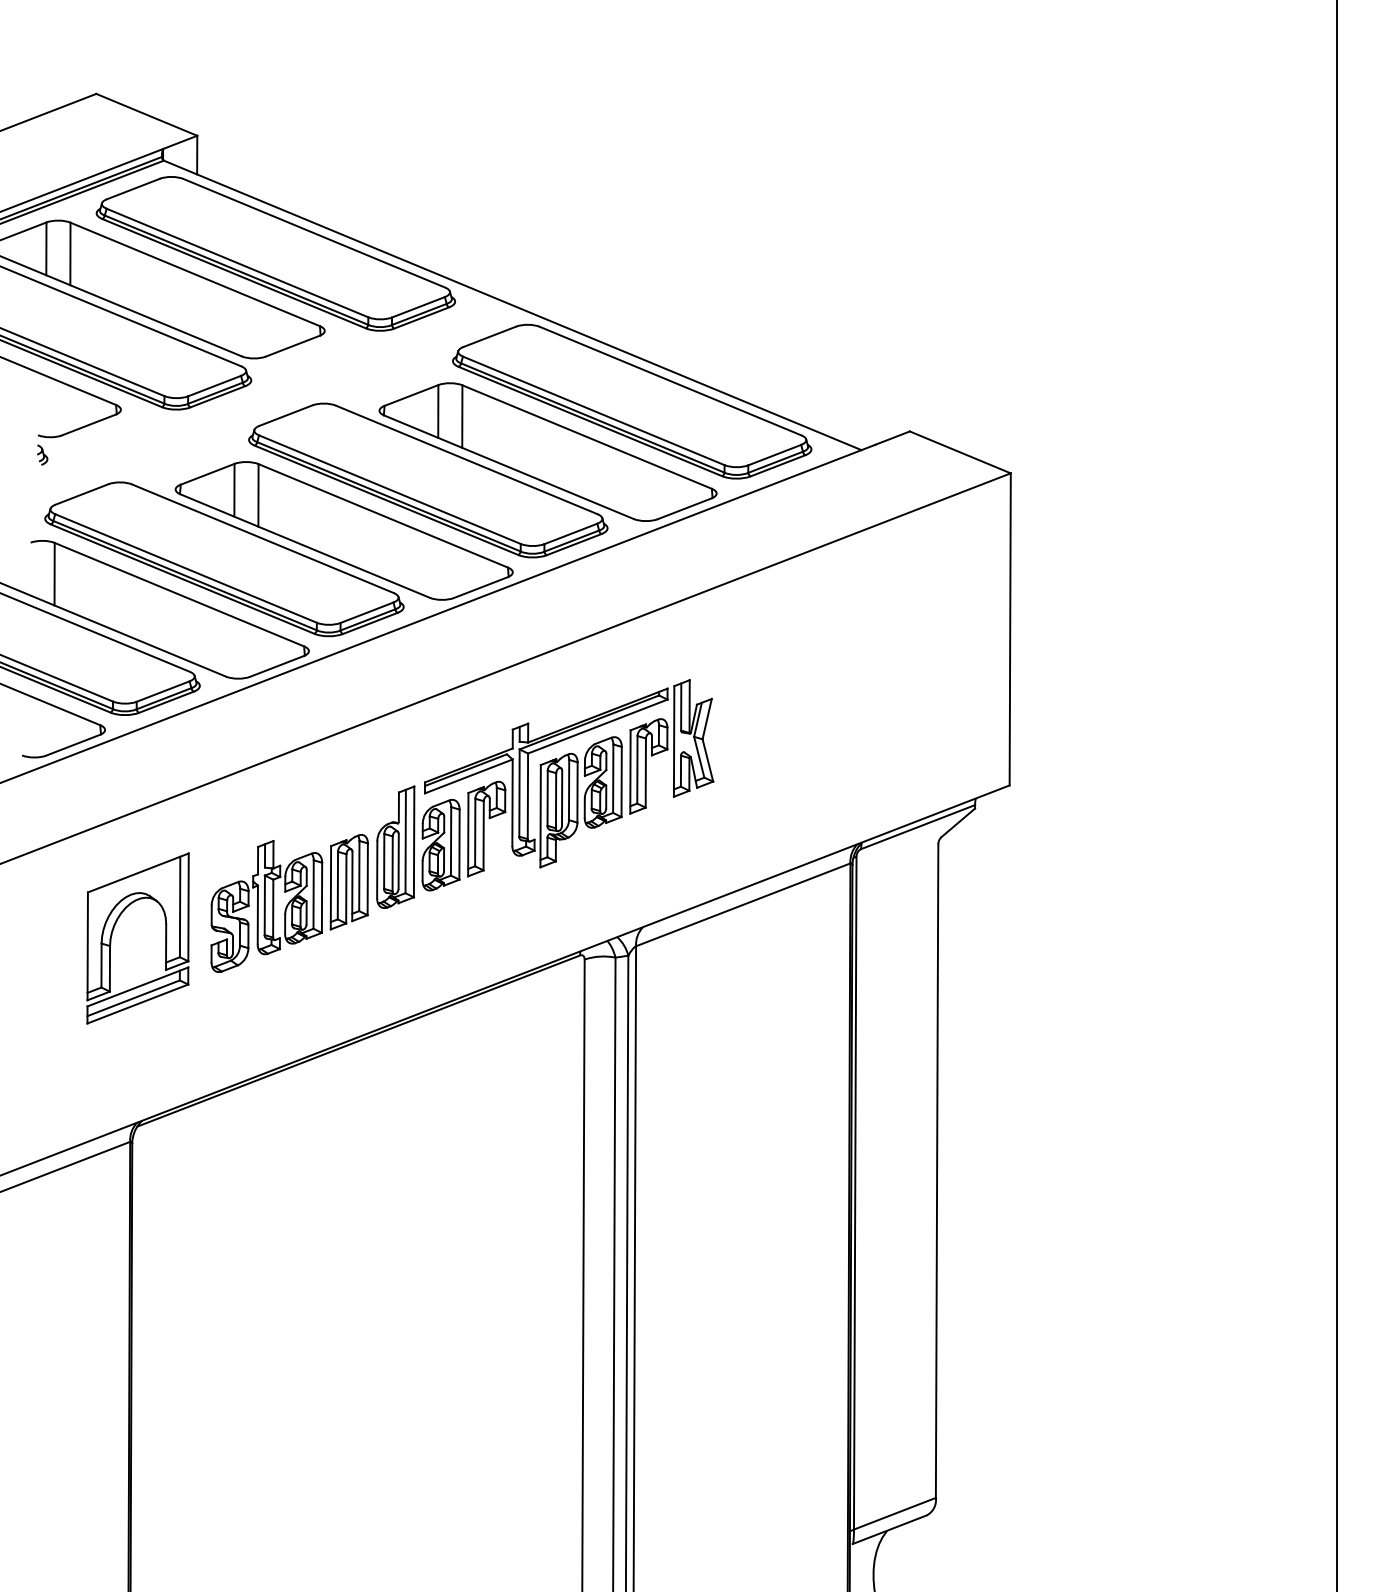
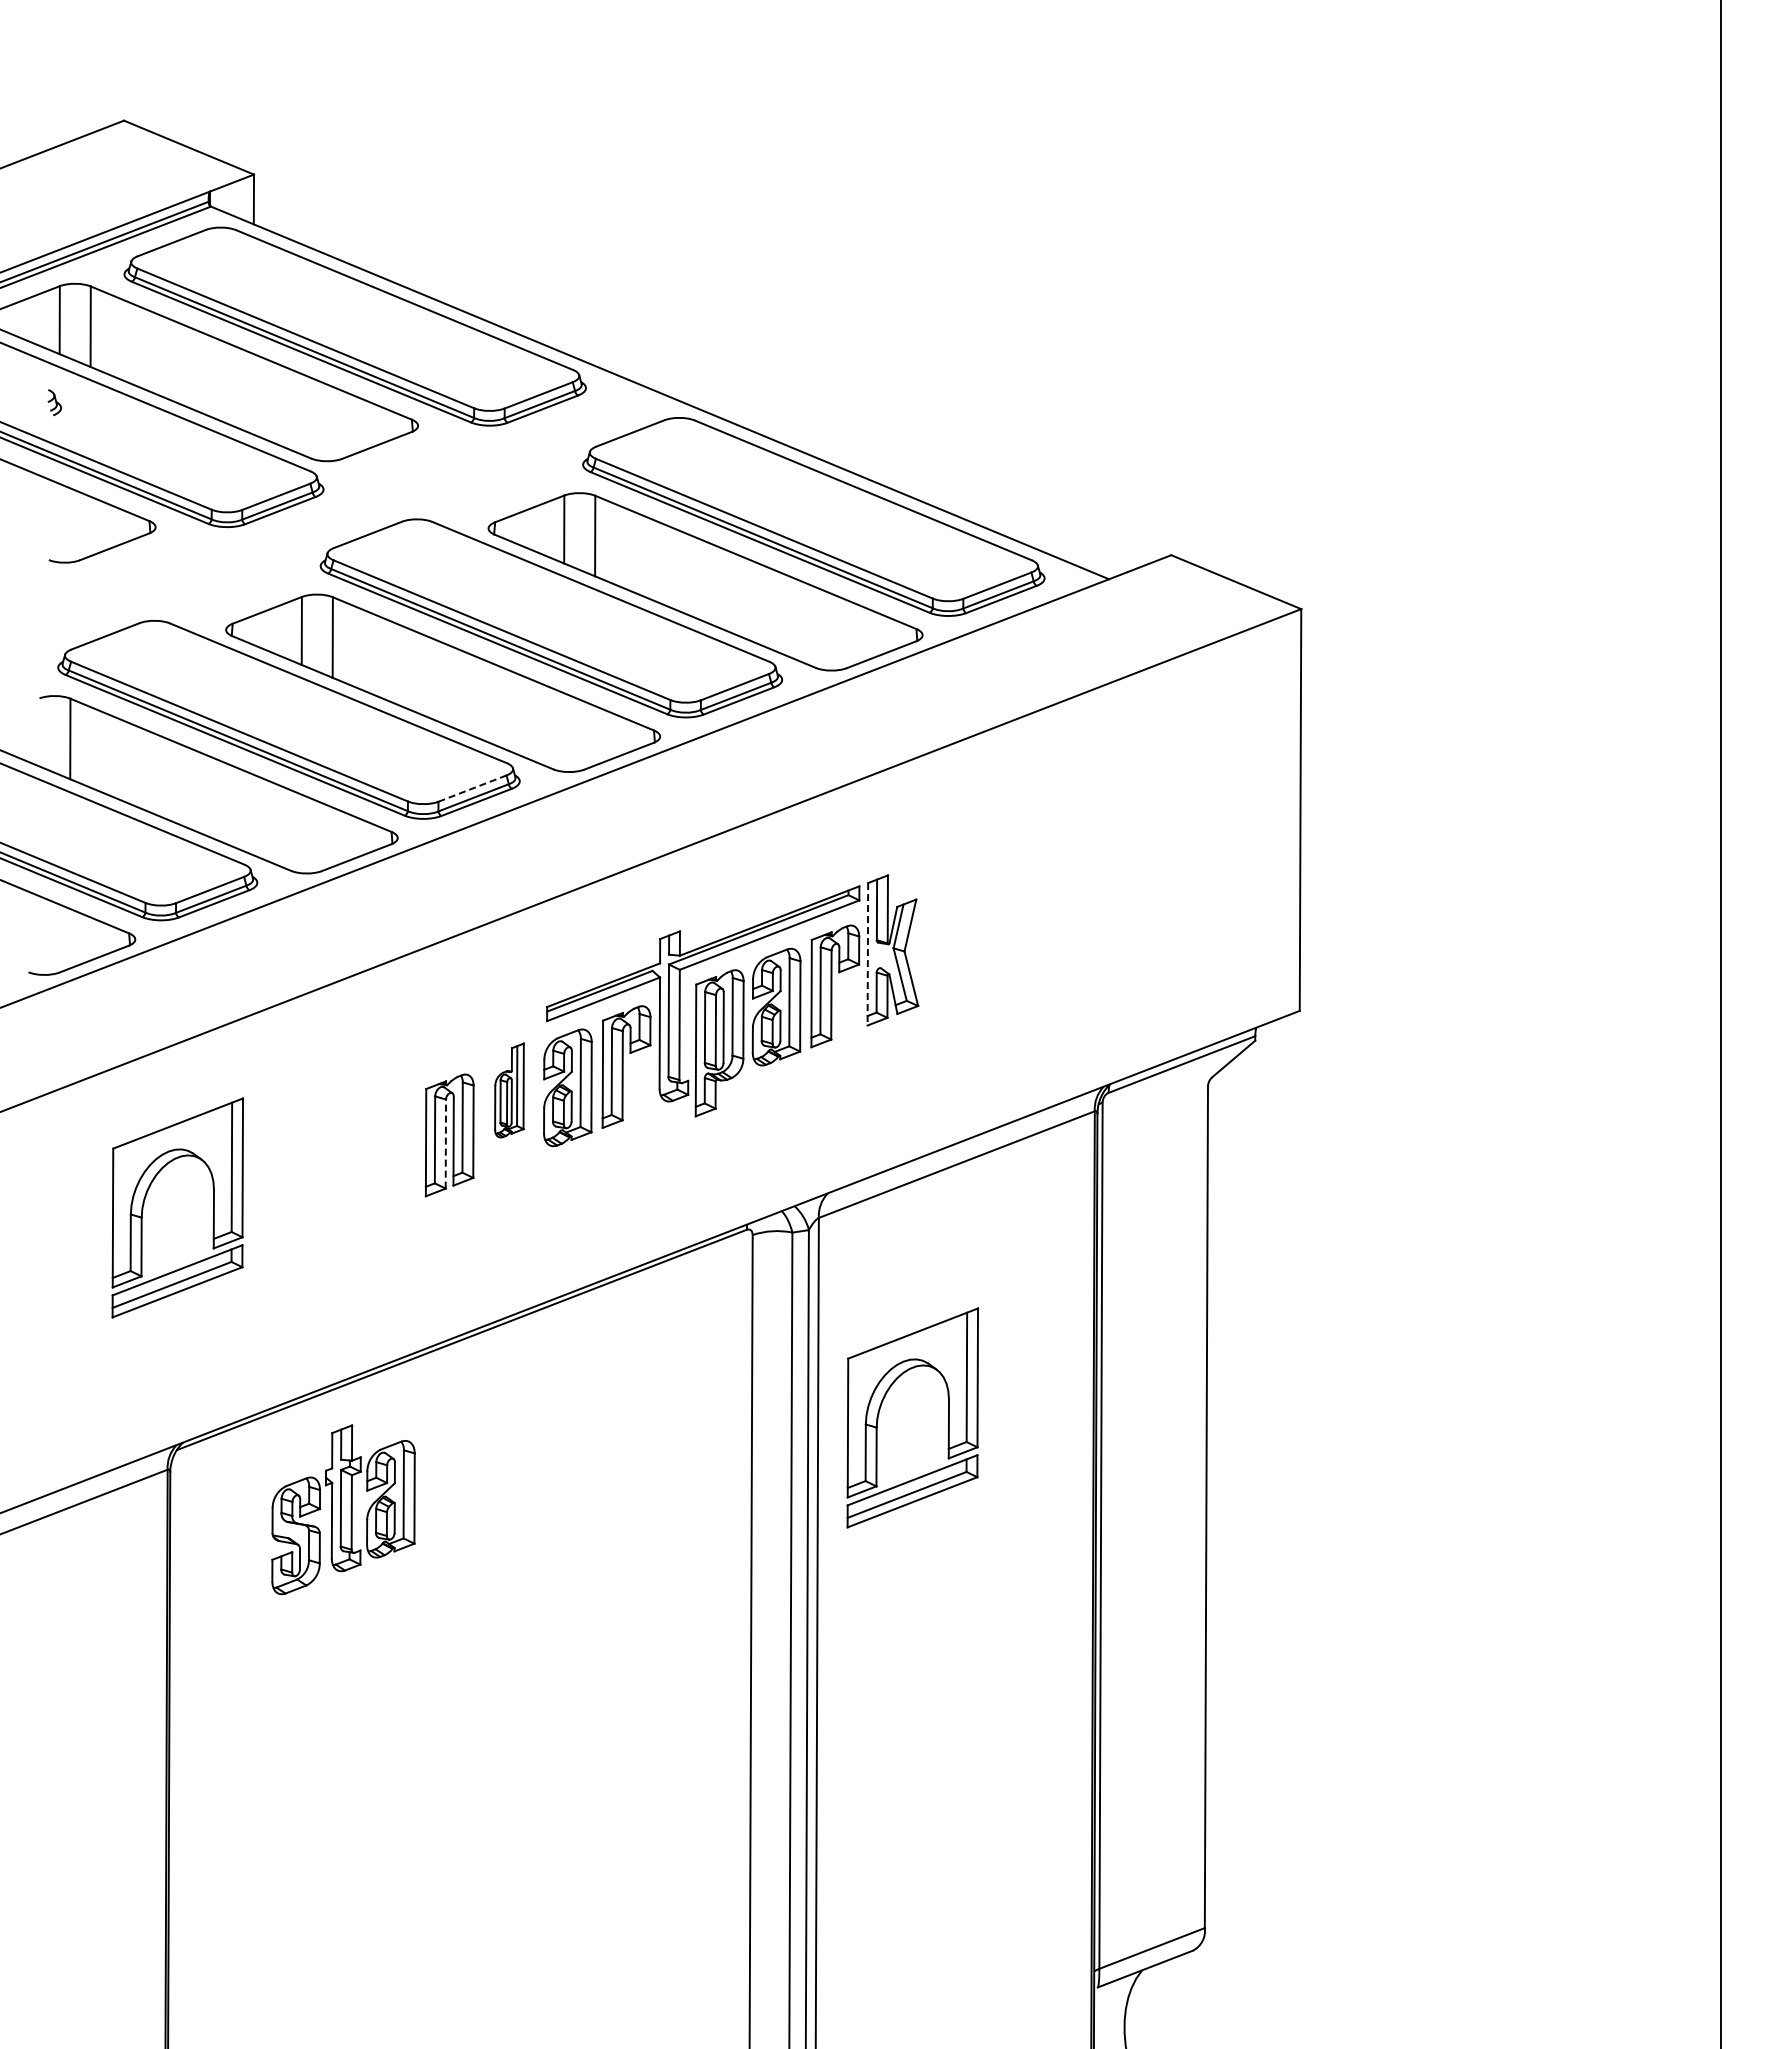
part: (42, 454) -> (54, 402), moved
line: (367, 612) -> (472, 788), solid -> dashed
line: (673, 741) -> (867, 954), solid -> dashed
part: (395, 847) -> (509, 1090), size x0.6
line: (346, 889) -> (445, 1144), solid -> dashed
part: (266, 906) -> (343, 1509), moved
part: (684, 1092) -> (881, 1406), added

